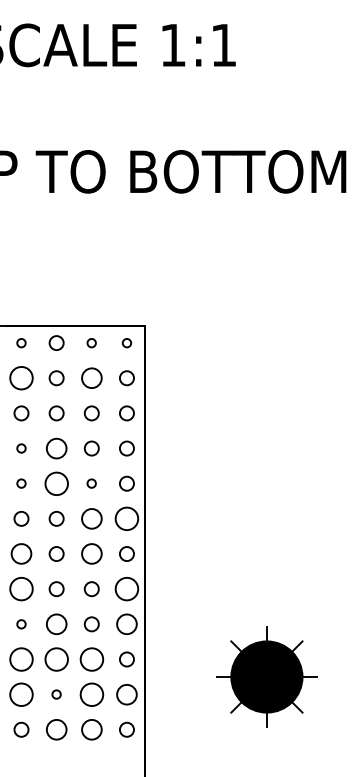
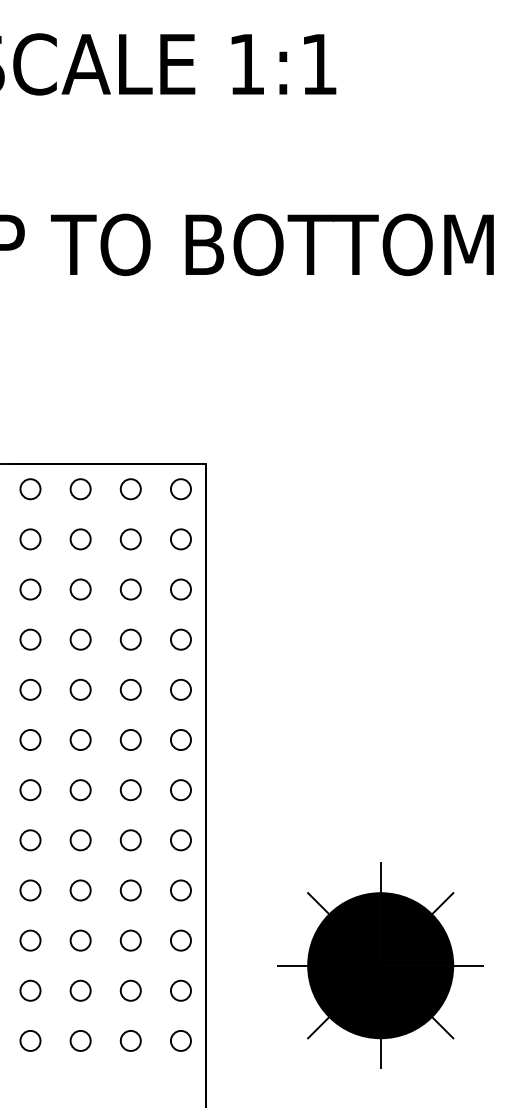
circle: (21, 343) -> (30, 489), size x1.67
circle: (91, 343) -> (130, 489), size x1.67
circle: (126, 343) -> (180, 489), size x1.67
circle: (21, 378) -> (30, 539), size x0.62
circle: (91, 378) -> (130, 539), size x0.71
circle: (21, 448) -> (30, 639), size x1.67
circle: (56, 448) -> (80, 639), size x0.71
circle: (21, 483) -> (30, 689), size x1.67
circle: (56, 483) -> (80, 689), size x0.62
circle: (91, 483) -> (130, 689), size x1.67
circle: (91, 518) -> (130, 739), size x0.71
circle: (126, 518) -> (180, 739), size x0.62
circle: (21, 554) -> (30, 790), size x0.71
circle: (91, 554) -> (130, 790), size x0.71
circle: (21, 589) -> (30, 840), size x0.62
circle: (126, 589) -> (180, 840), size x0.62
circle: (21, 624) -> (30, 890), size x1.67
circle: (56, 624) -> (80, 890), size x0.71
circle: (126, 624) -> (180, 890), size x0.71
circle: (21, 659) -> (30, 940), size x0.62
circle: (56, 659) -> (80, 940), size x0.62
circle: (91, 659) -> (130, 940), size x0.62
part: (266, 676) -> (380, 965), size x1.43
circle: (21, 694) -> (30, 990), size x0.62
circle: (56, 694) -> (80, 990), size x1.67
circle: (91, 694) -> (130, 990), size x0.62
circle: (126, 694) -> (180, 990), size x0.71
circle: (56, 729) -> (80, 1040), size x0.71
circle: (91, 729) -> (130, 1040), size x0.71

